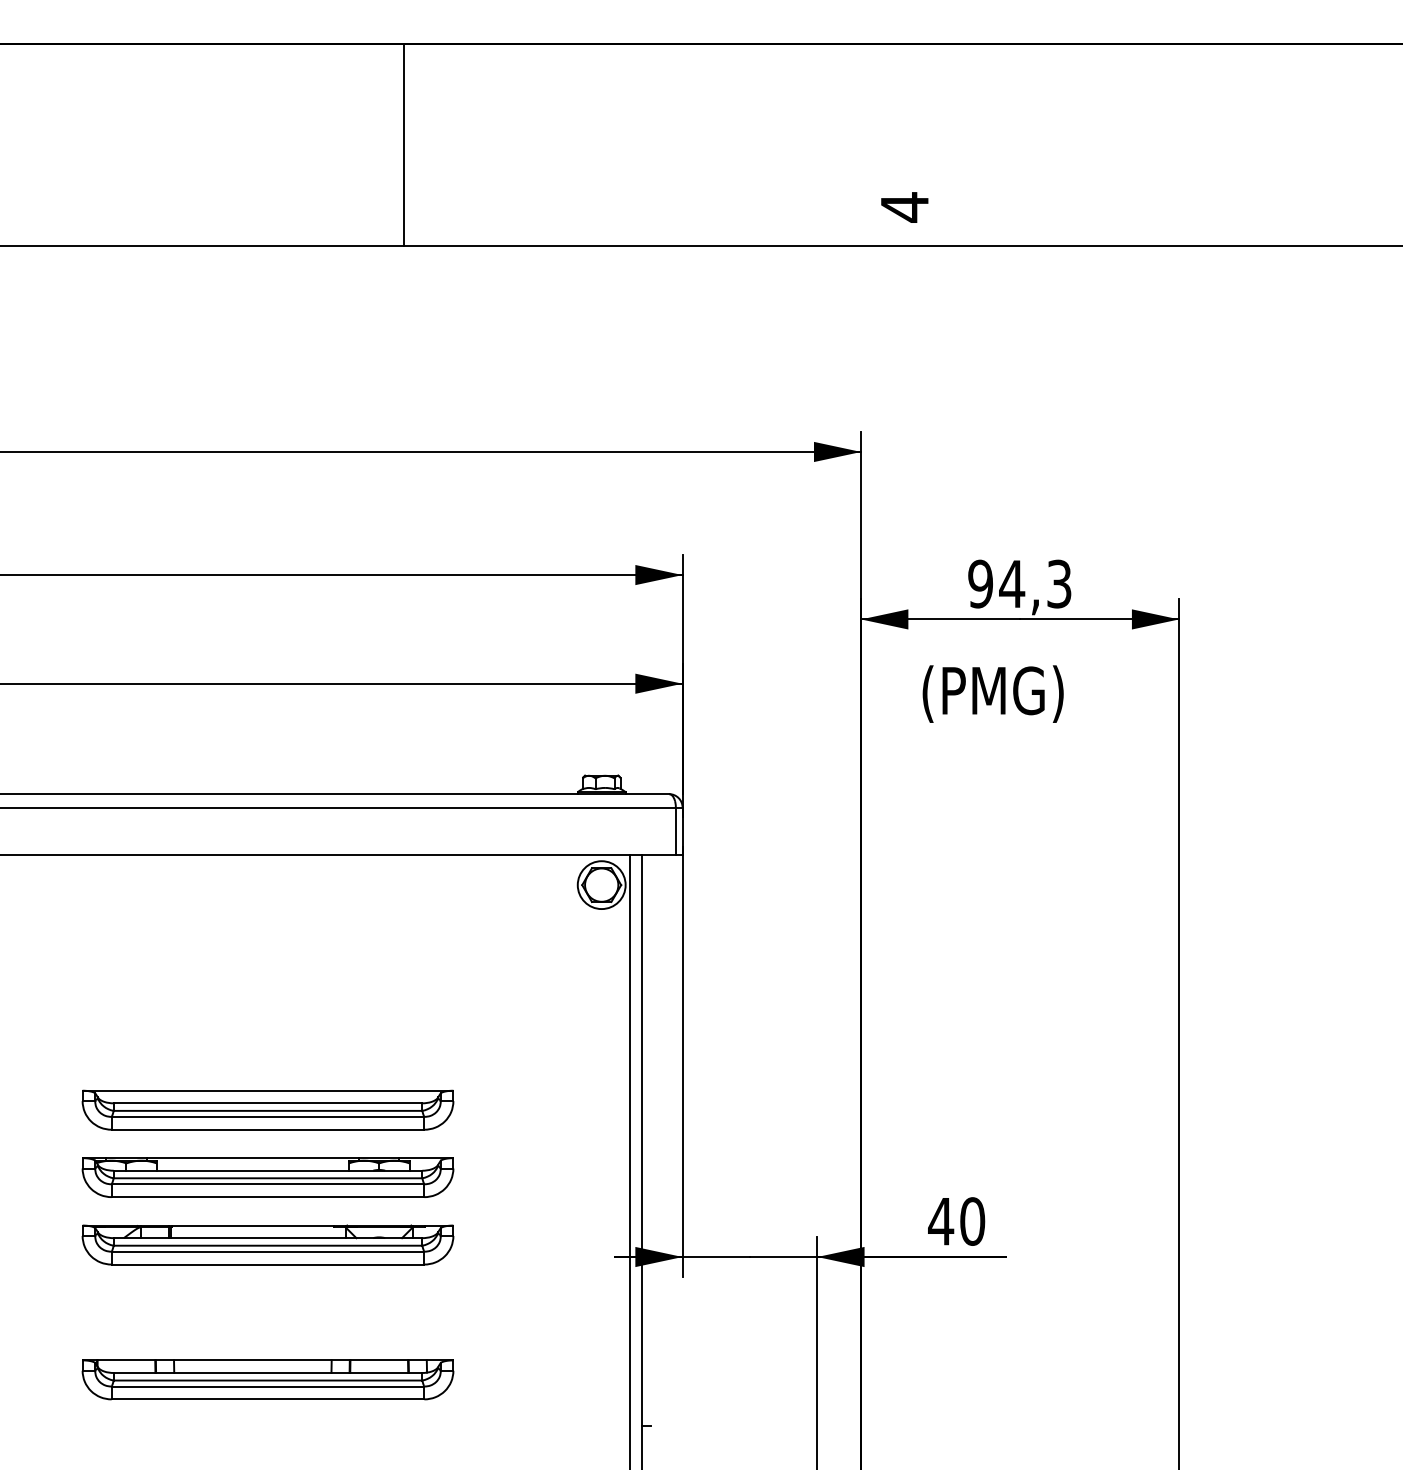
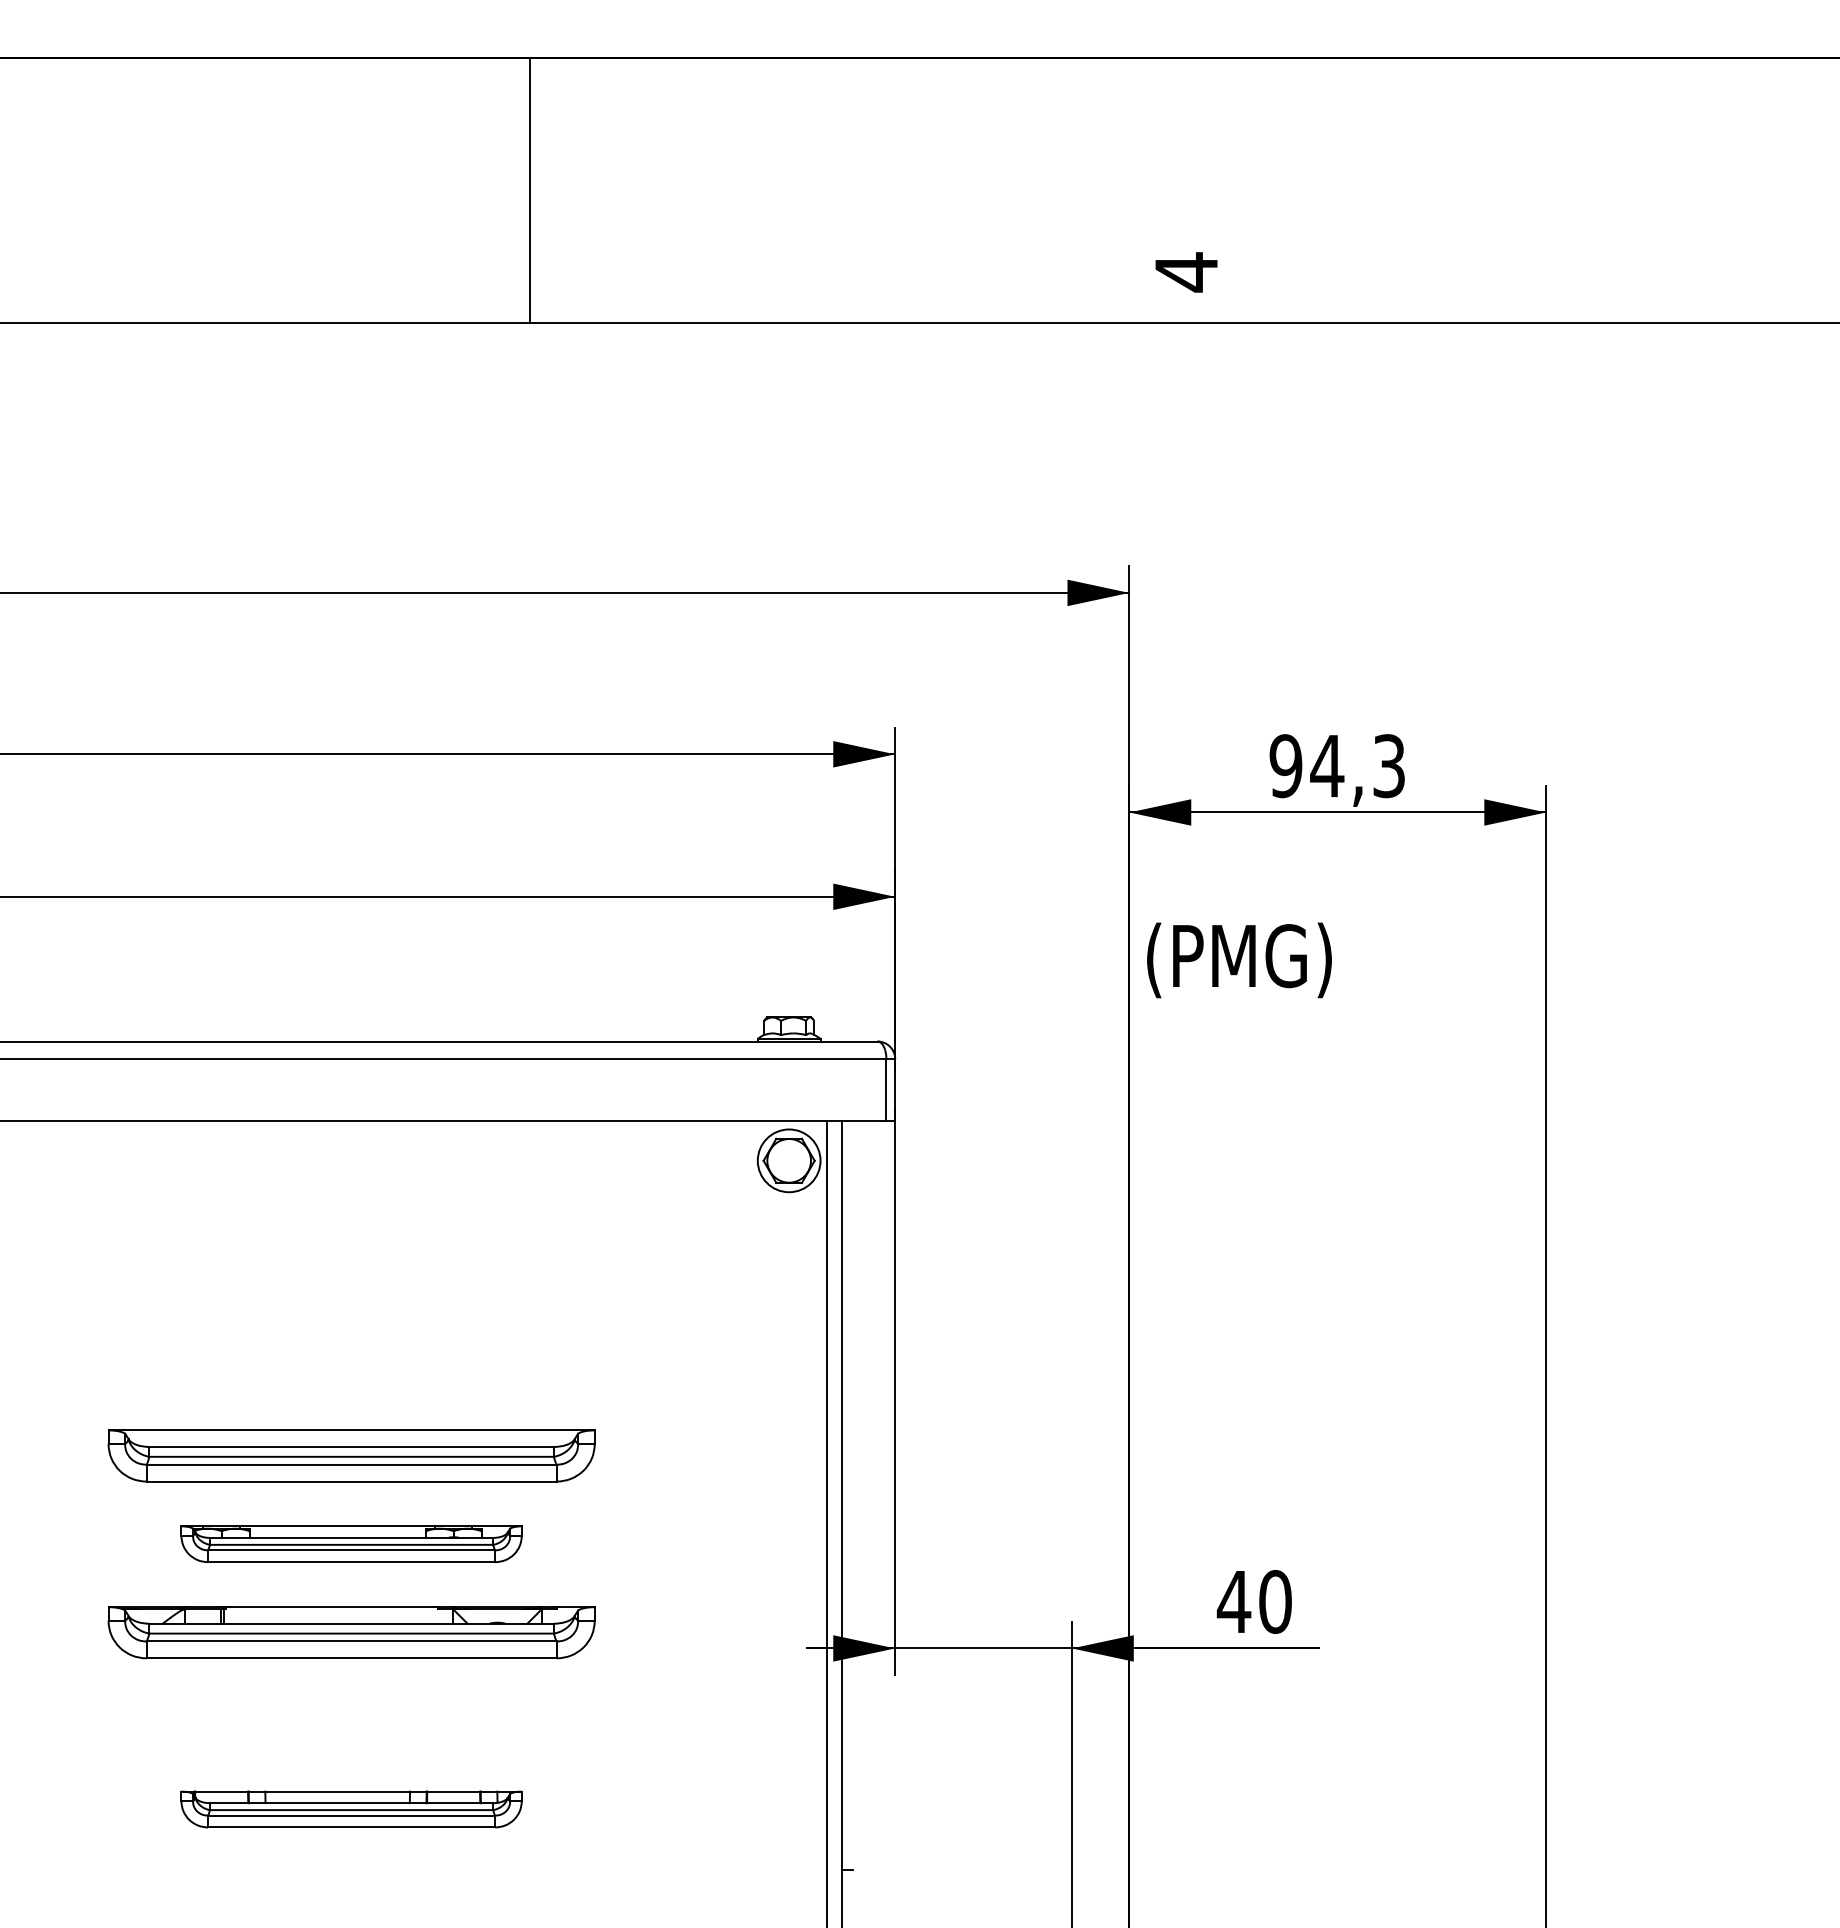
text: (993, 694) -> (1239, 960), moved
part: (267, 1176) -> (351, 1543), size x0.7
part: (267, 1379) -> (351, 1809), size x0.7

